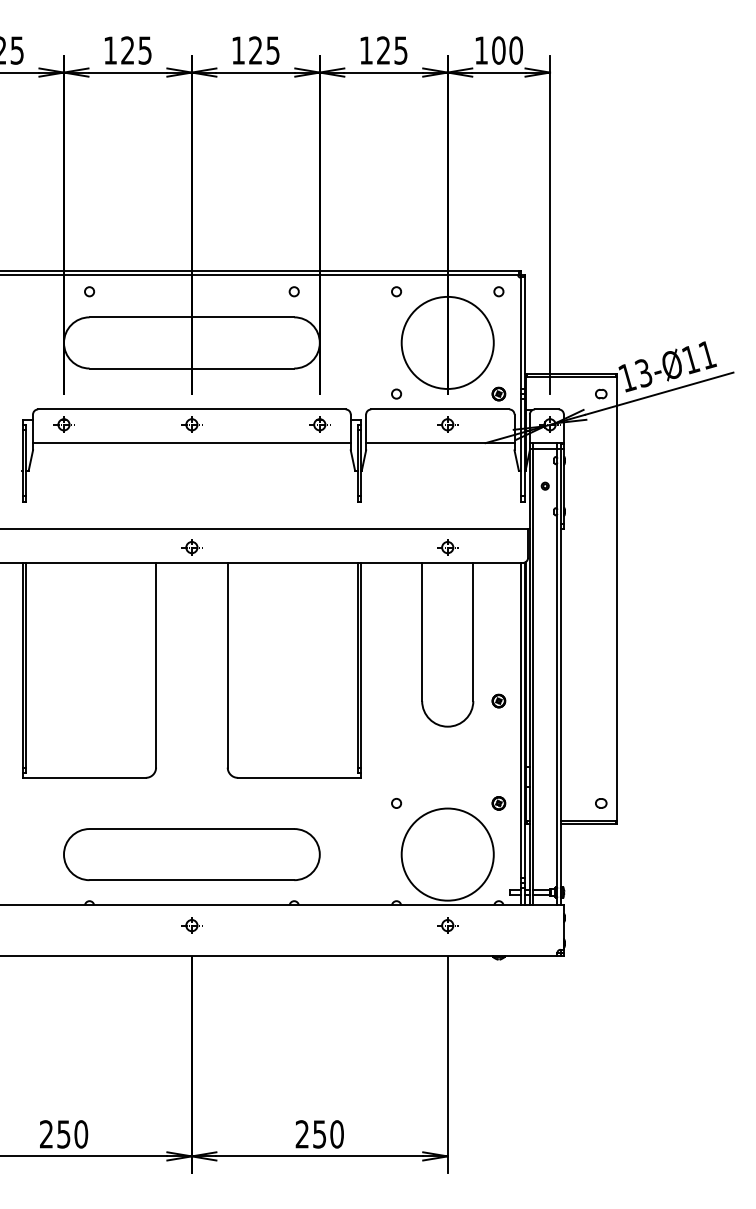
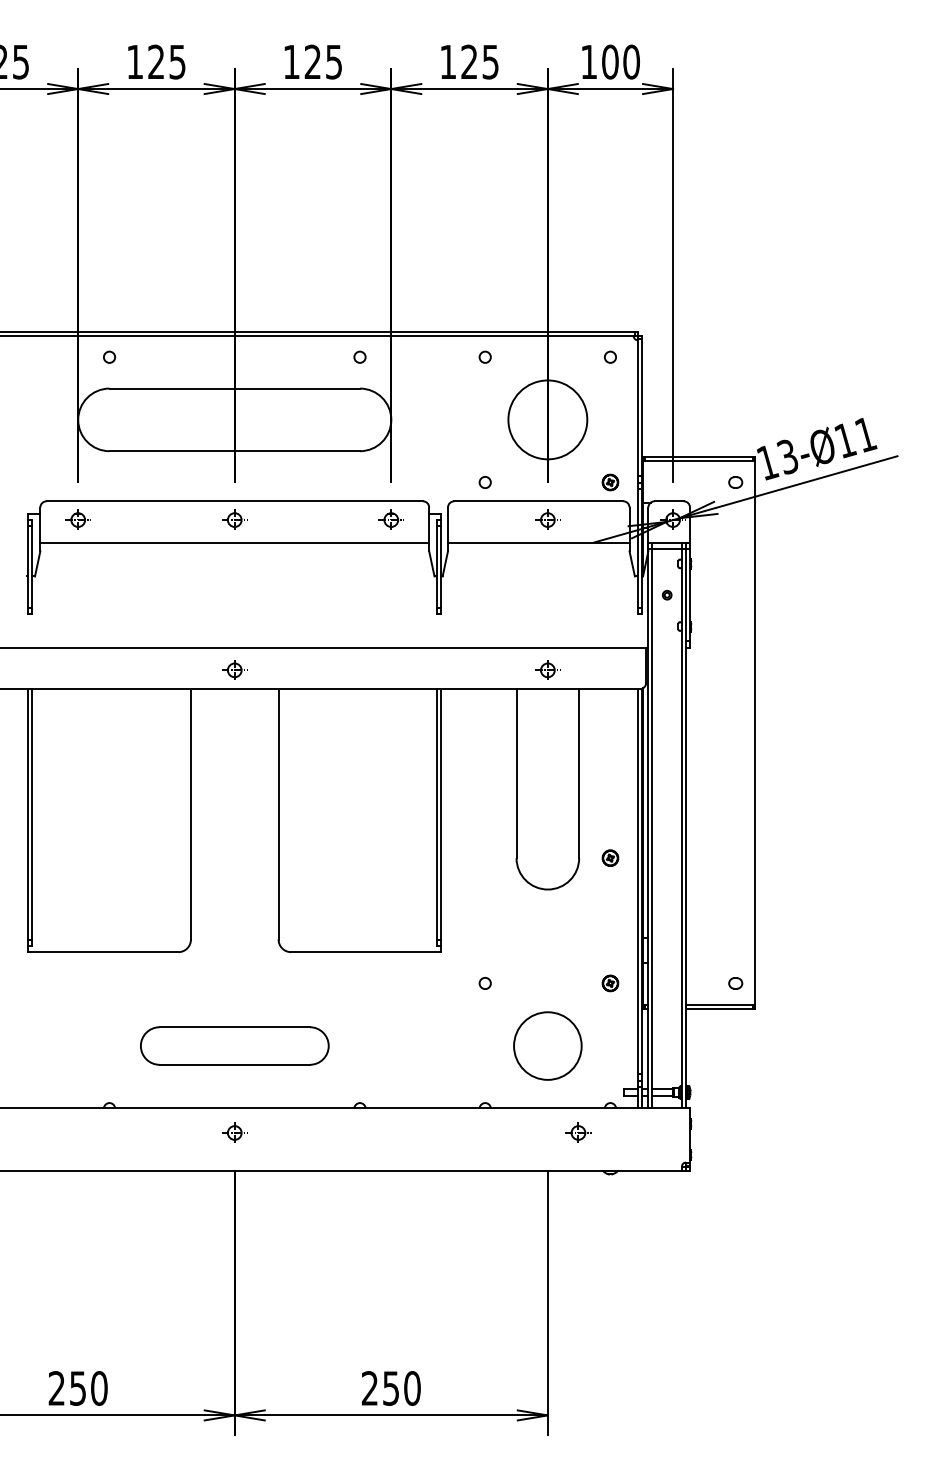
circle: (447, 342) -> (547, 419), size x0.7
part: (191, 854) -> (234, 1045), size x0.6
circle: (447, 854) -> (547, 1045), size x0.6
part: (447, 925) -> (578, 1132), moved

